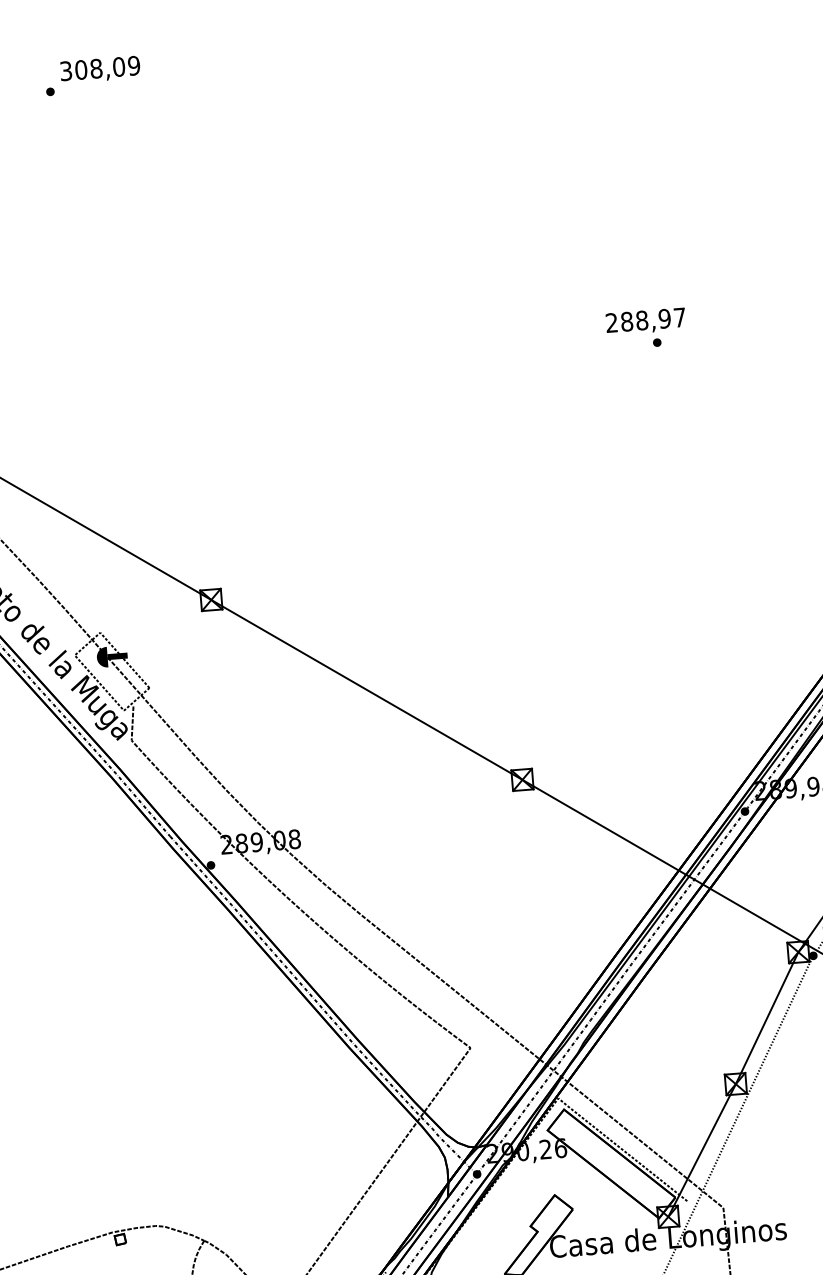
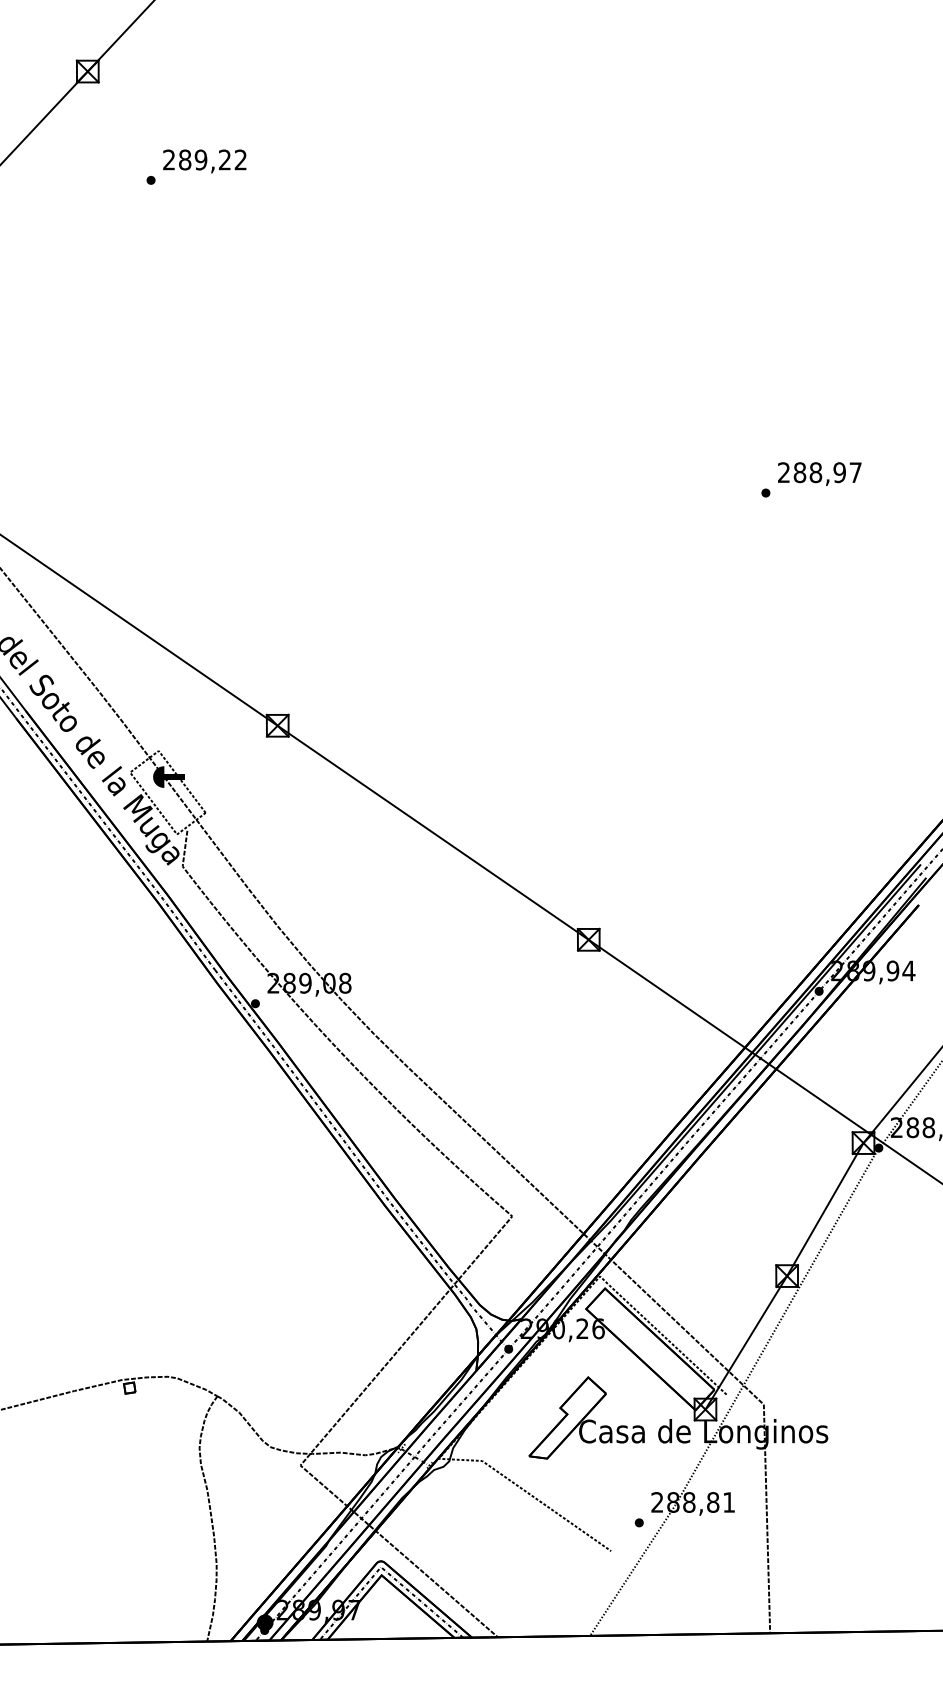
text: (100, 67) -> (205, 159), 308,09 -> 289,22
text: (645, 321) -> (819, 473), moved

